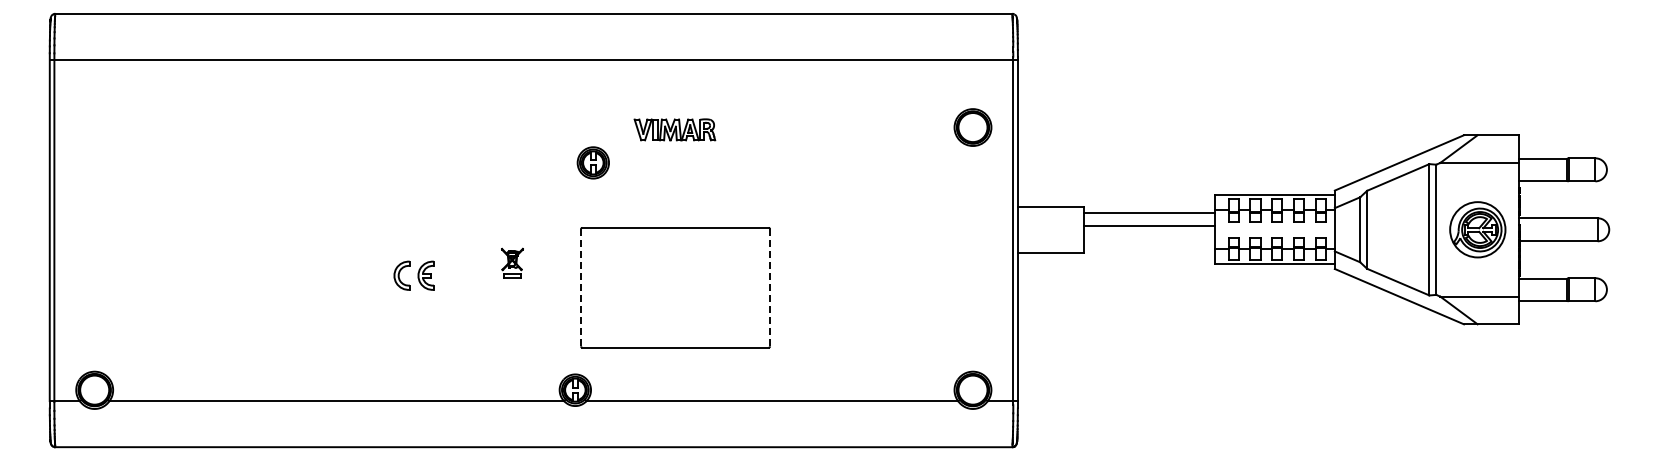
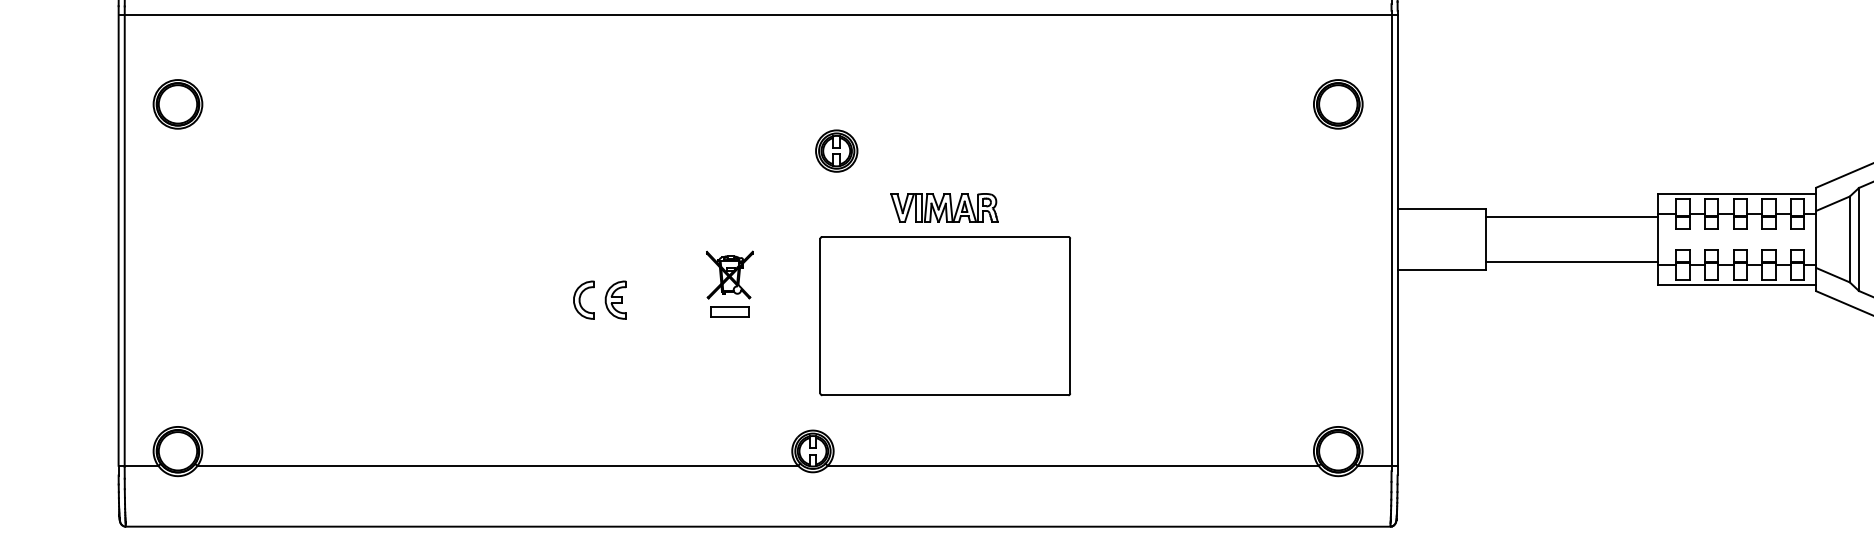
part: (94, 127) -> (177, 104), added
part: (674, 129) -> (943, 207), moved
line: (1149, 225) -> (1571, 261), moved
part: (512, 263) -> (729, 283), size x1.67
line: (581, 287) -> (821, 315), dashed -> solid
line: (770, 287) -> (1070, 315), dashed -> solid

